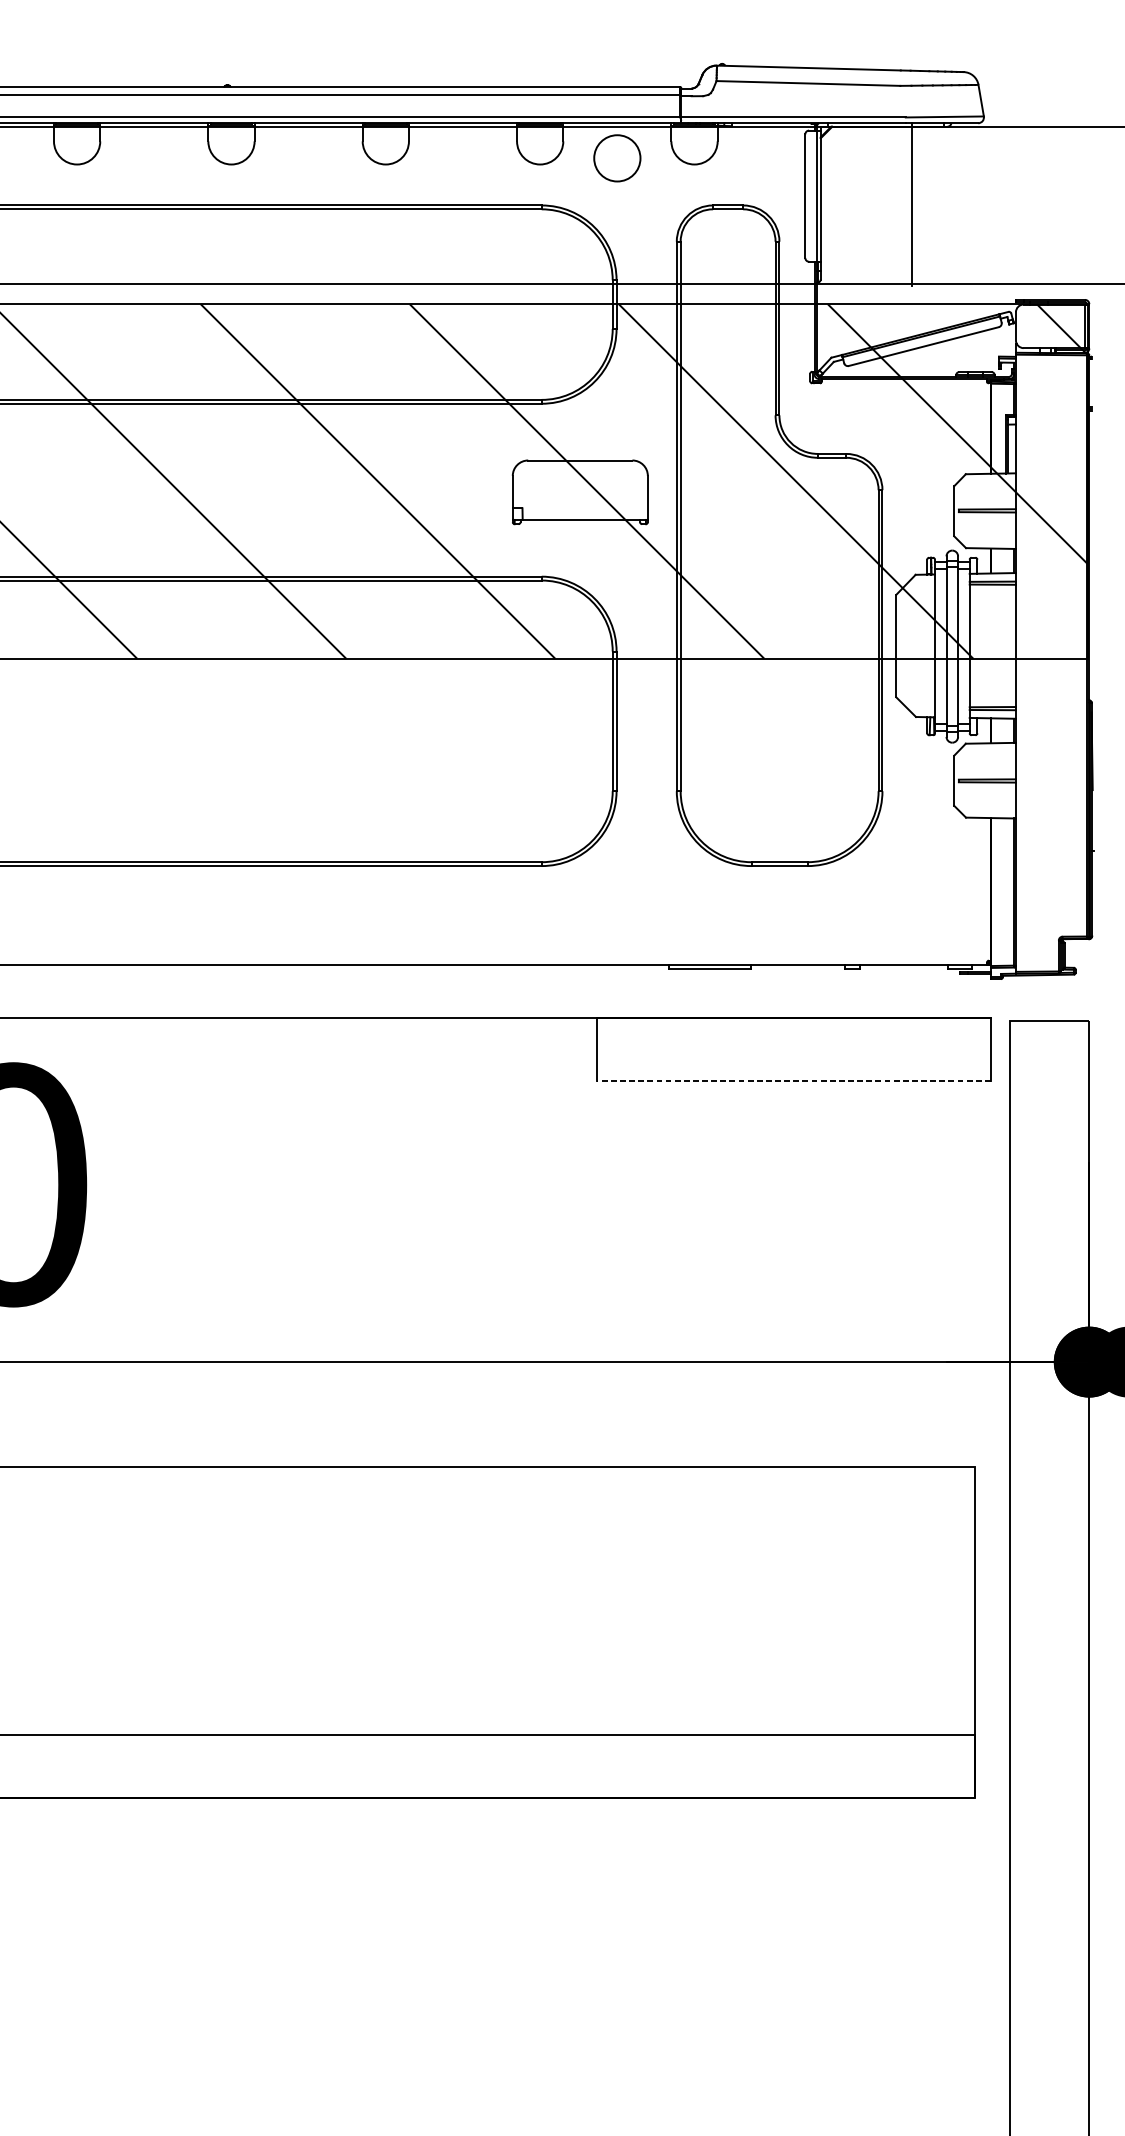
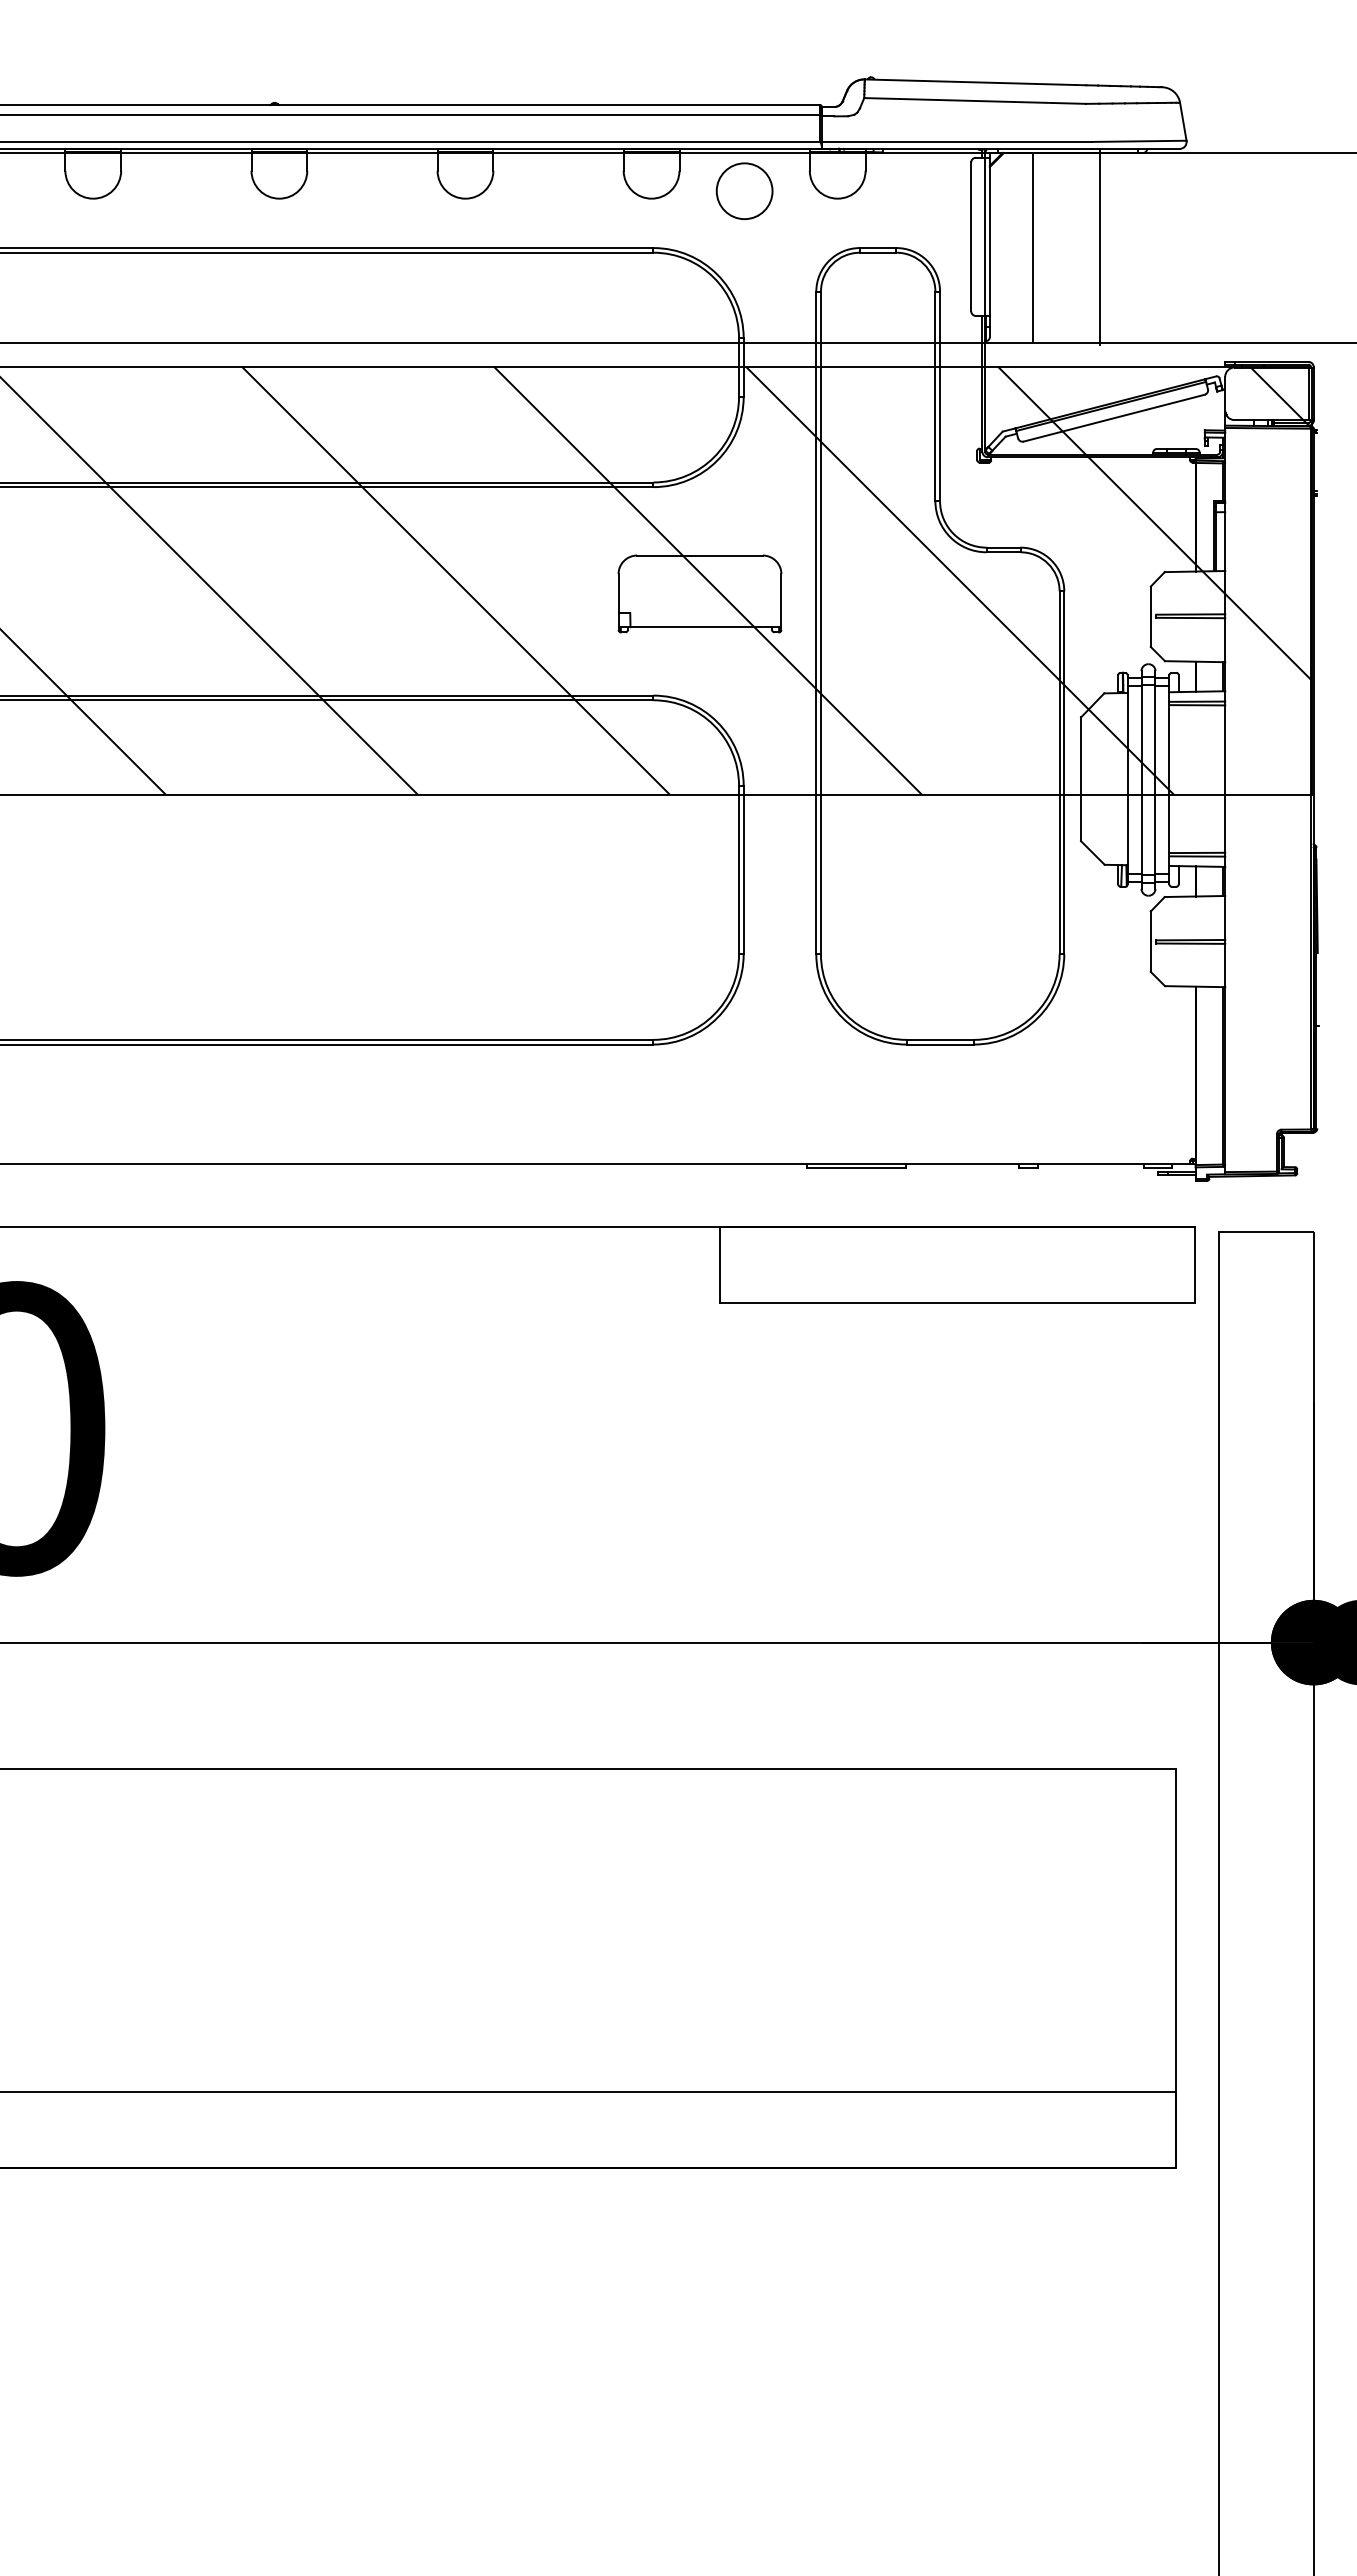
line: (856, 205) -> (1033, 248), added
line: (793, 1080) -> (957, 1303), dashed -> solid

